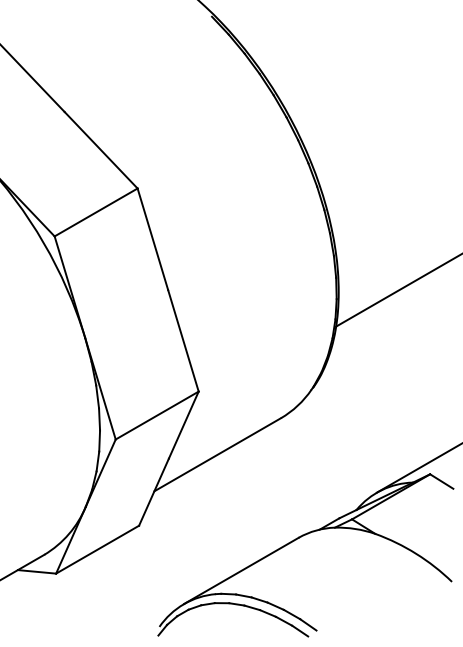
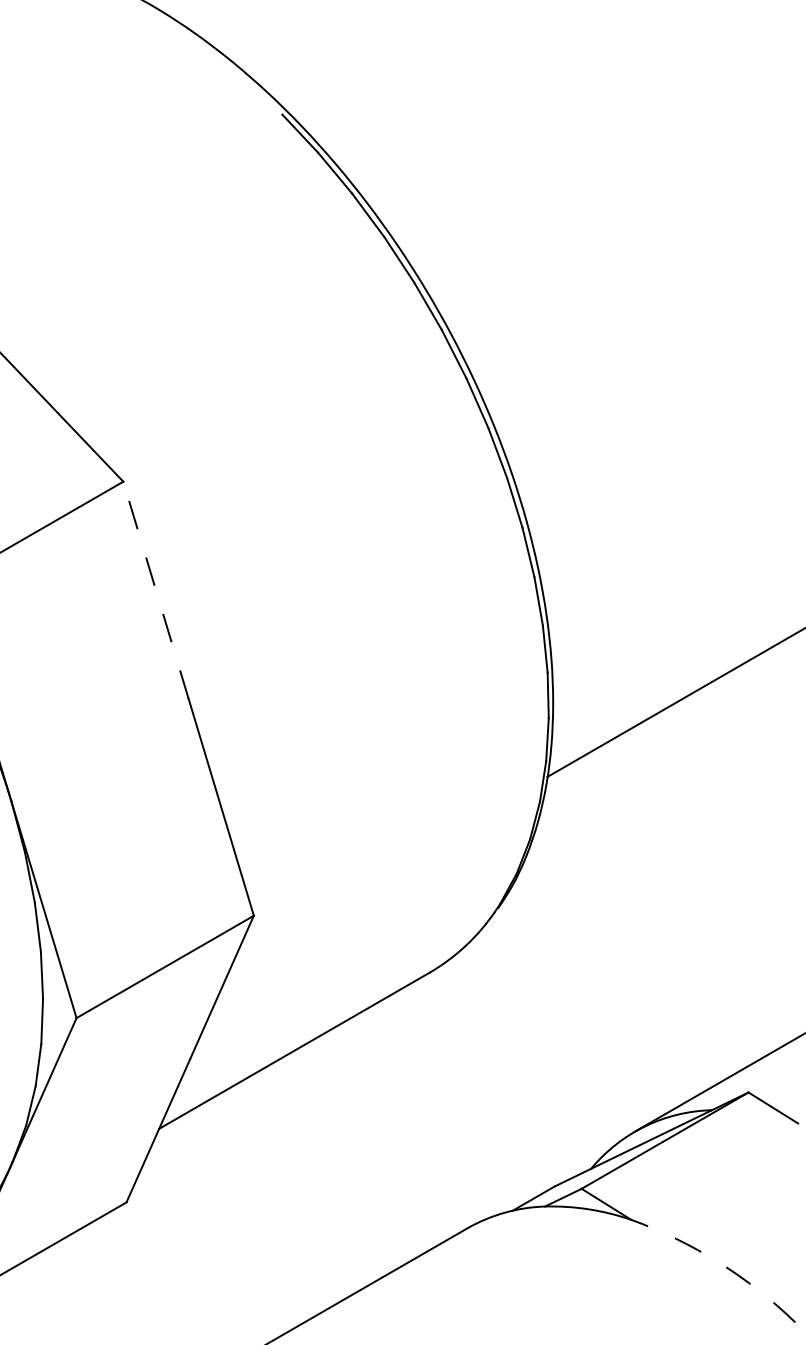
line: (152, 238) -> (155, 588), solid -> dashed
arc: (416, 553) -> (719, 1261), solid -> dashed

